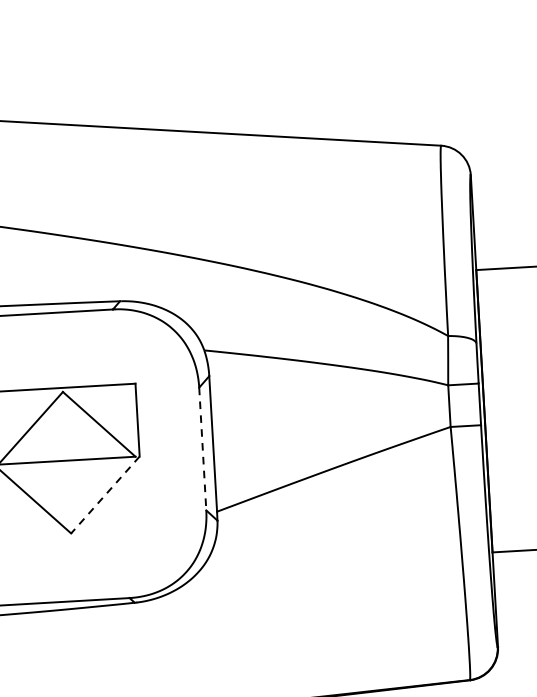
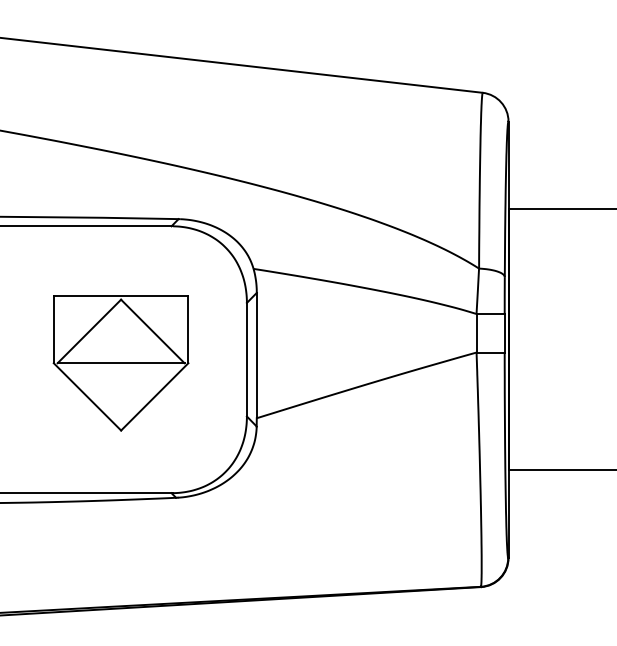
line: (202, 448) -> (246, 359), dashed -> solid
line: (105, 494) -> (154, 396), dashed -> solid

